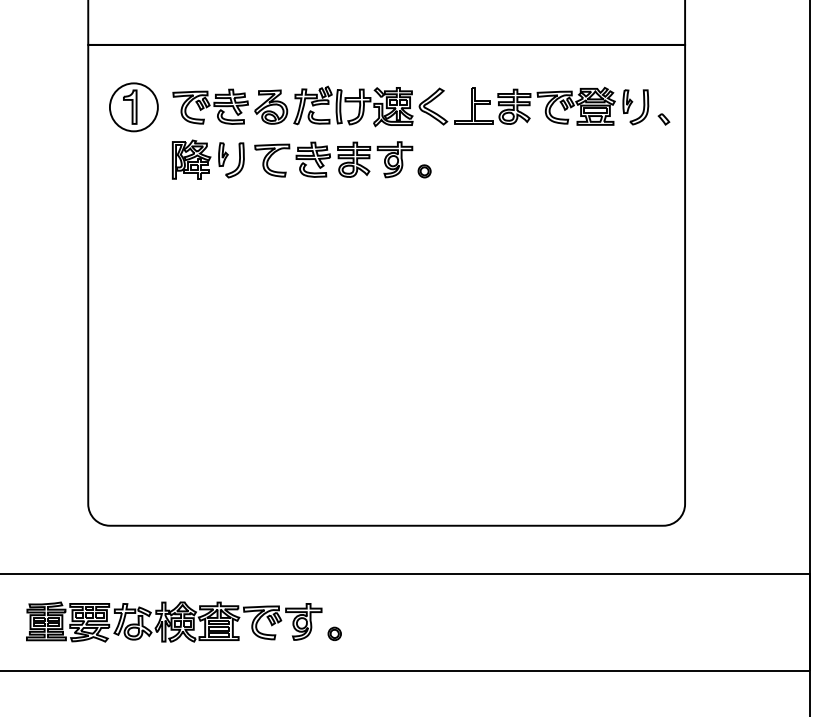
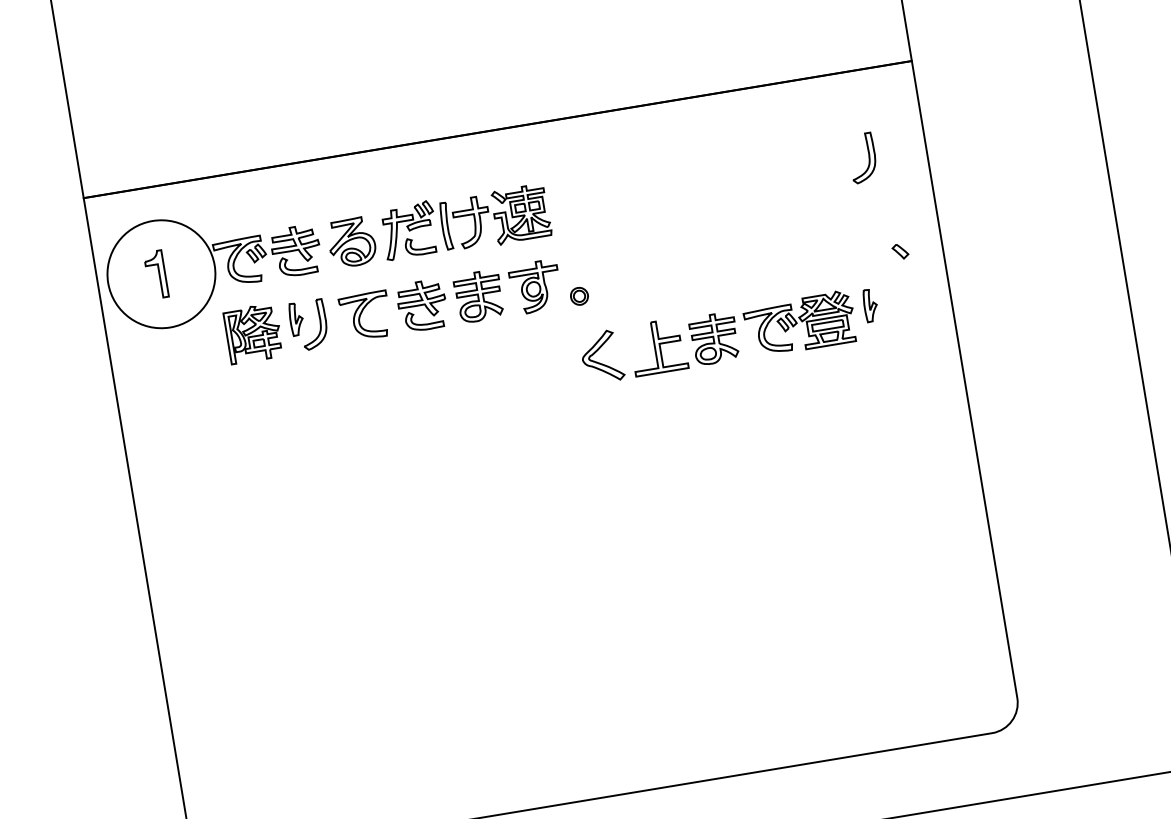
part: (525, 105) -> (729, 334), moved
circle: (133, 107) -> (160, 274), size x1.6
part: (663, 119) -> (899, 252), moved

